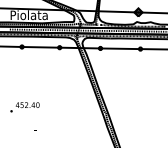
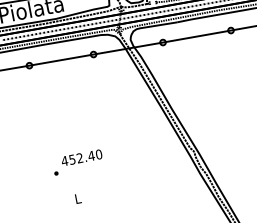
text: (24, 107) -> (77, 162), moved

